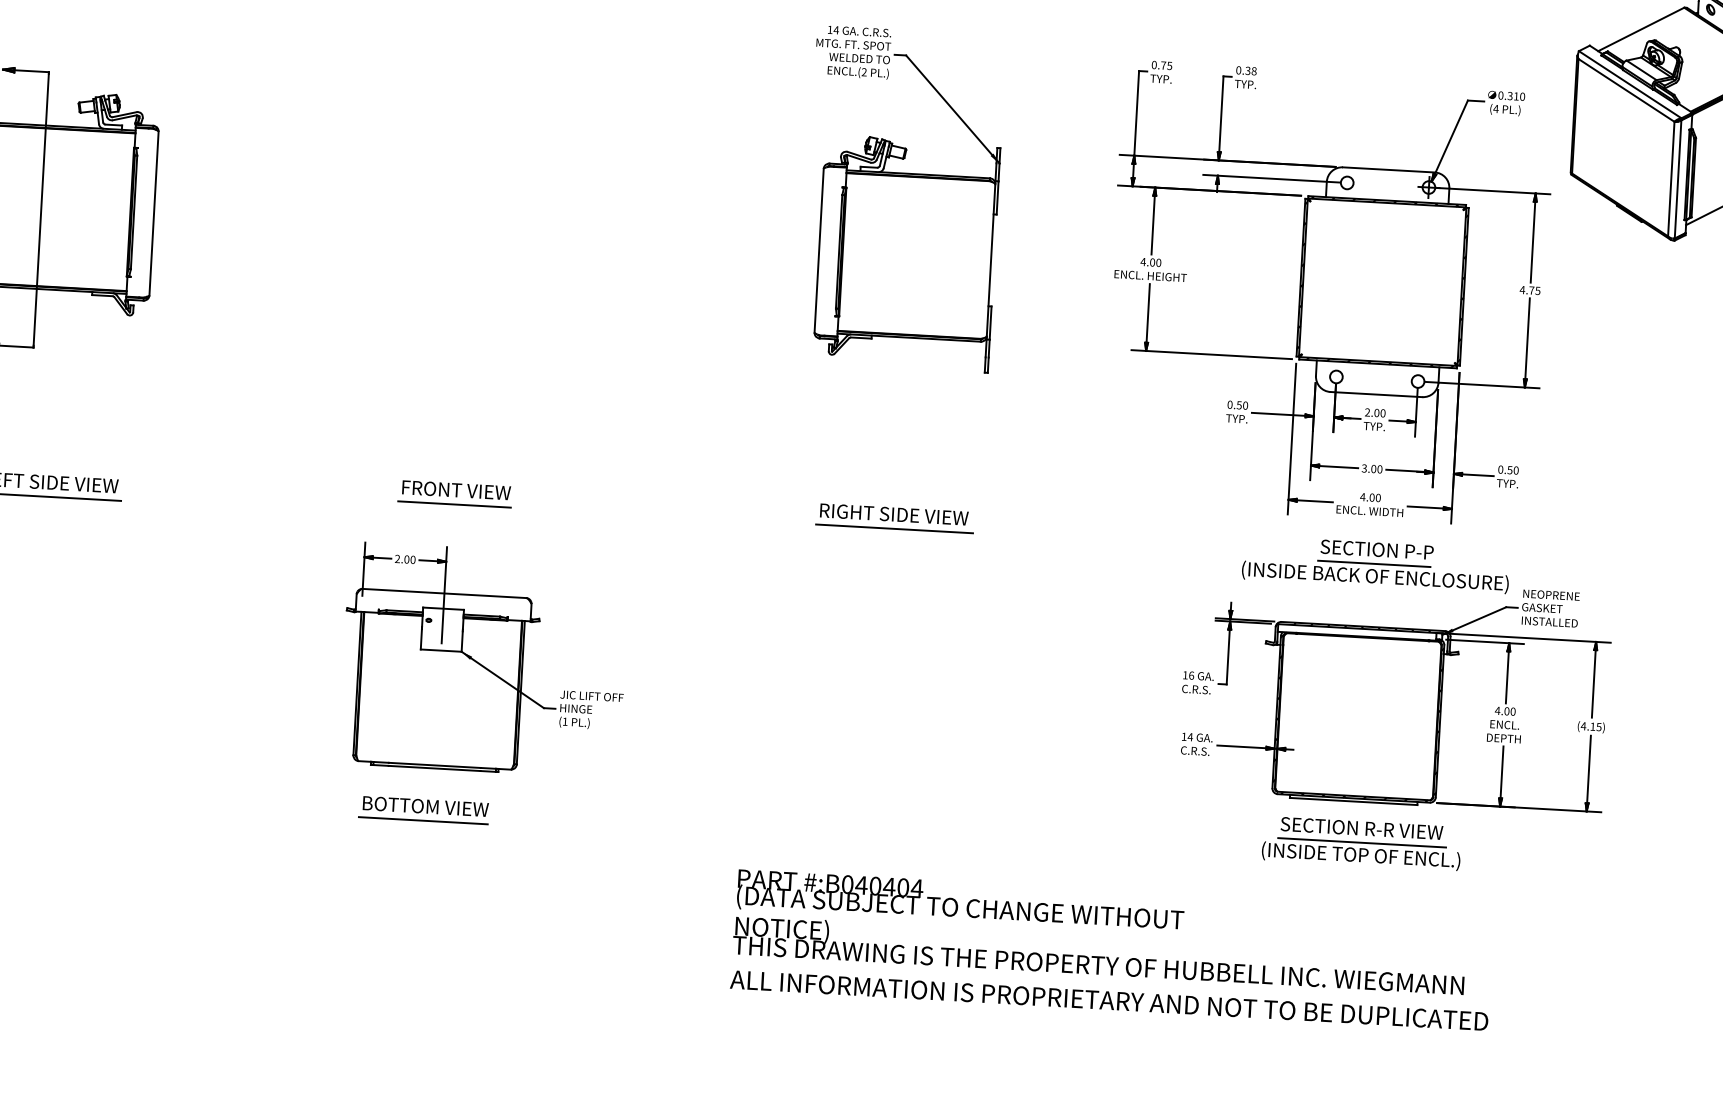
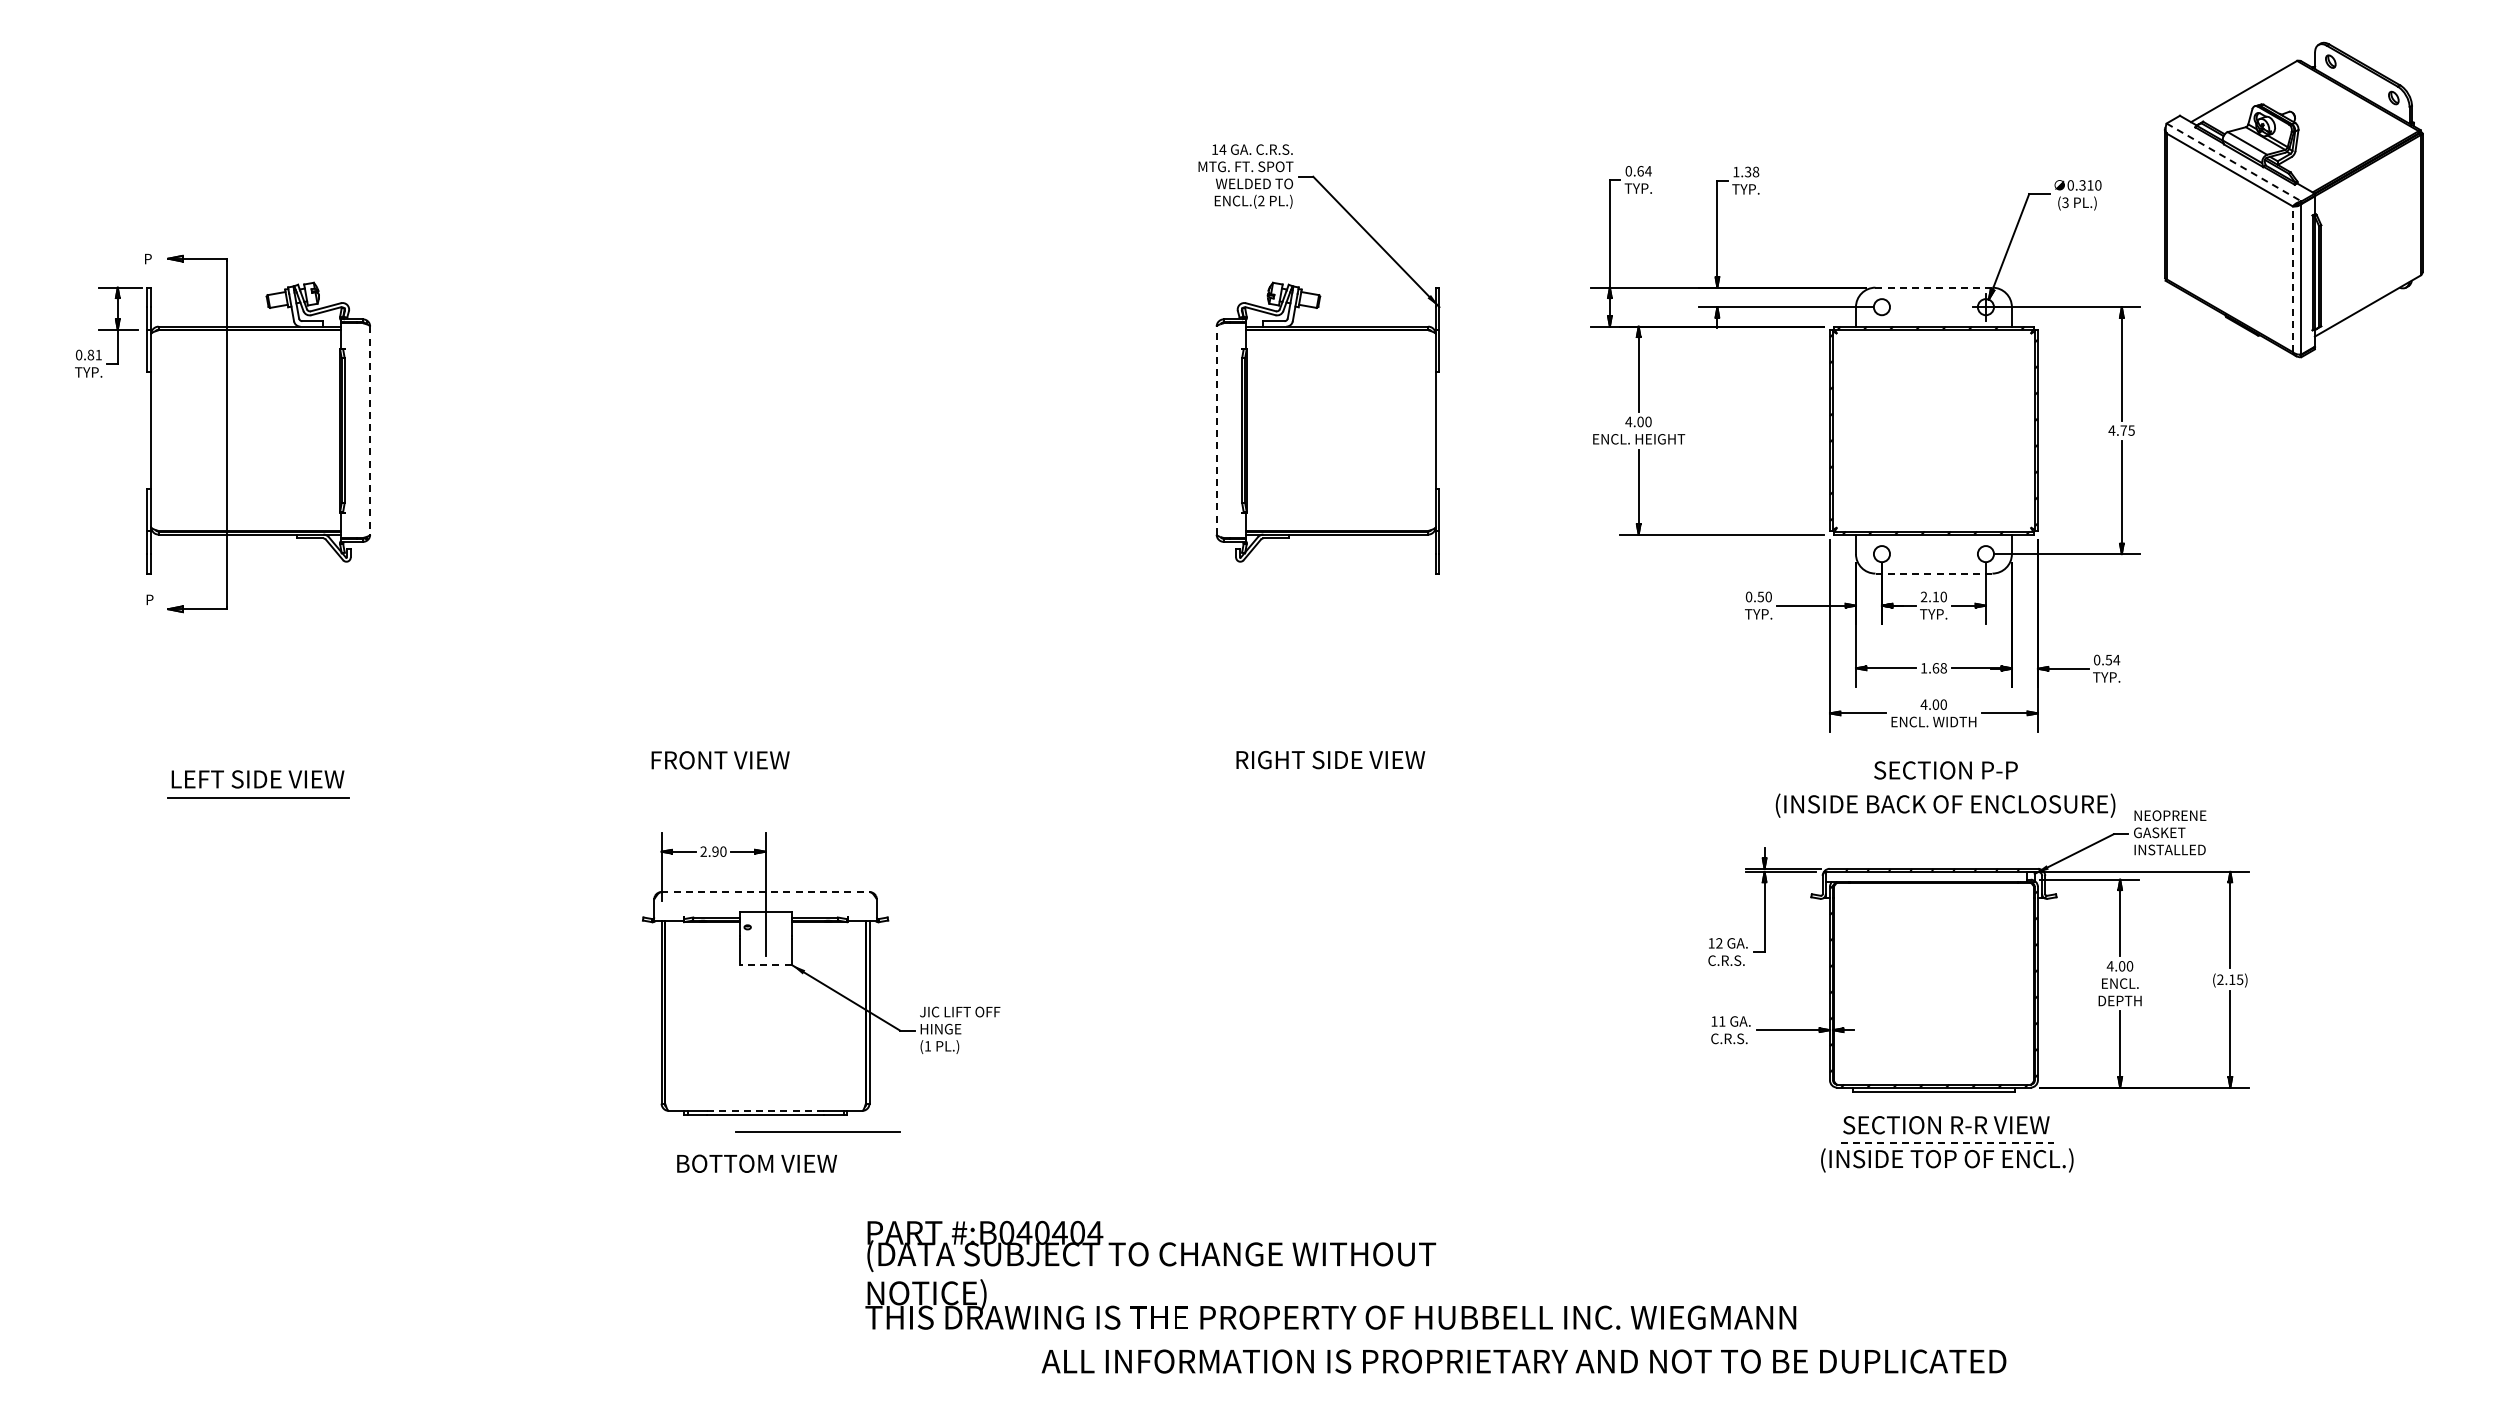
text: (1166, 65) -> (1644, 171), 0.75 -> 0.64
text: (1238, 69) -> (1736, 171), 0.38 -> 1.38
line: (1630, 84) -> (2234, 162), solid -> dashed
text: (1496, 108) -> (2065, 202), (4 -> (3
line: (1389, 169) -> (1934, 287), solid -> dashed
line: (1671, 179) -> (2292, 279), solid -> dashed
line: (154, 214) -> (370, 431), solid -> dashed
line: (818, 250) -> (1216, 430), solid -> dashed
line: (1376, 394) -> (1933, 573), solid -> dashed
text: (1376, 412) -> (1935, 596), 2.00 -> 2.10
text: (1371, 469) -> (1933, 668), 3.00 -> 1.68
text: (1516, 470) -> (2116, 659), 0.50 -> 0.54
text: (456, 490) -> (720, 760), moved
line: (454, 504) -> (771, 778), removed
line: (894, 529) -> (1331, 778), removed
text: (406, 559) -> (715, 851), 2.00 -> 2.90
line: (1373, 563) -> (1942, 788), removed
line: (445, 593) -> (766, 892), solid -> dashed
line: (441, 650) -> (765, 964), solid -> dashed
text: (1191, 675) -> (1719, 943), 16 -> 12
text: (1582, 726) -> (2219, 979), (4.15) -> (2.15)
text: (1189, 737) -> (1721, 1021), 14 -> 11
line: (434, 765) -> (765, 1110), solid -> dashed
line: (423, 820) -> (817, 1131), moved
line: (1362, 842) -> (1947, 1143), solid -> dashed
text: (1100, 931) -> (1330, 1274), moved
text: (1108, 1000) -> (1523, 1361), moved

